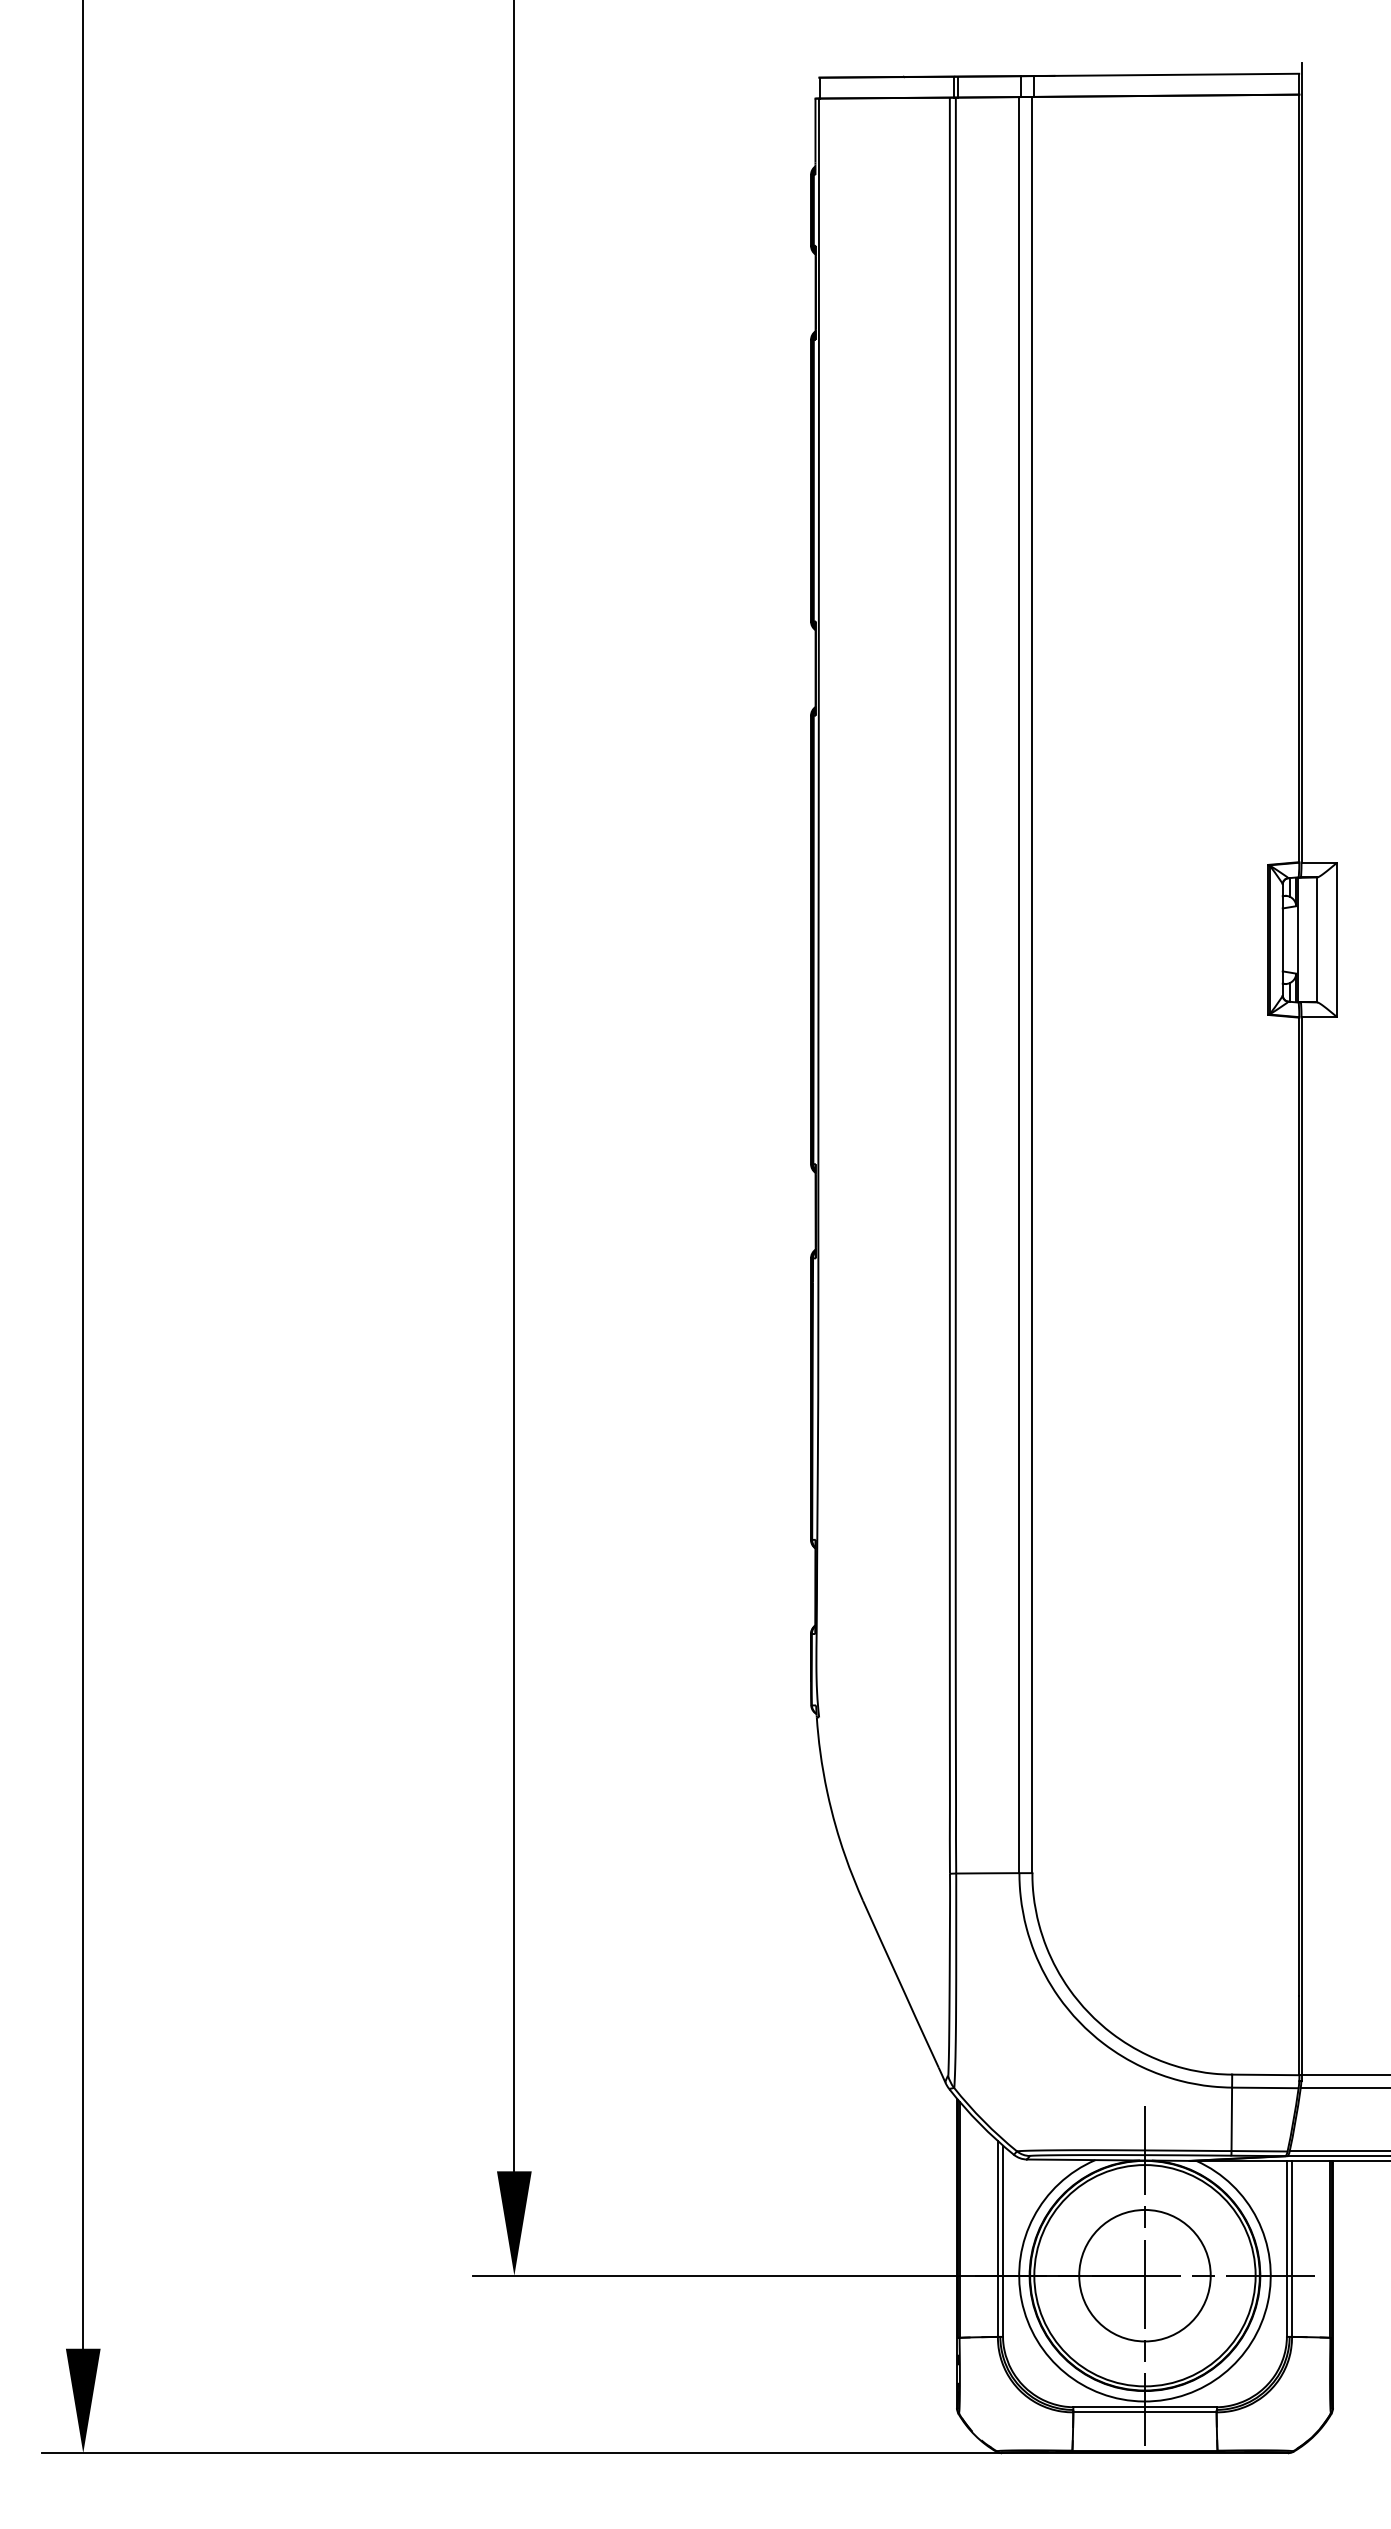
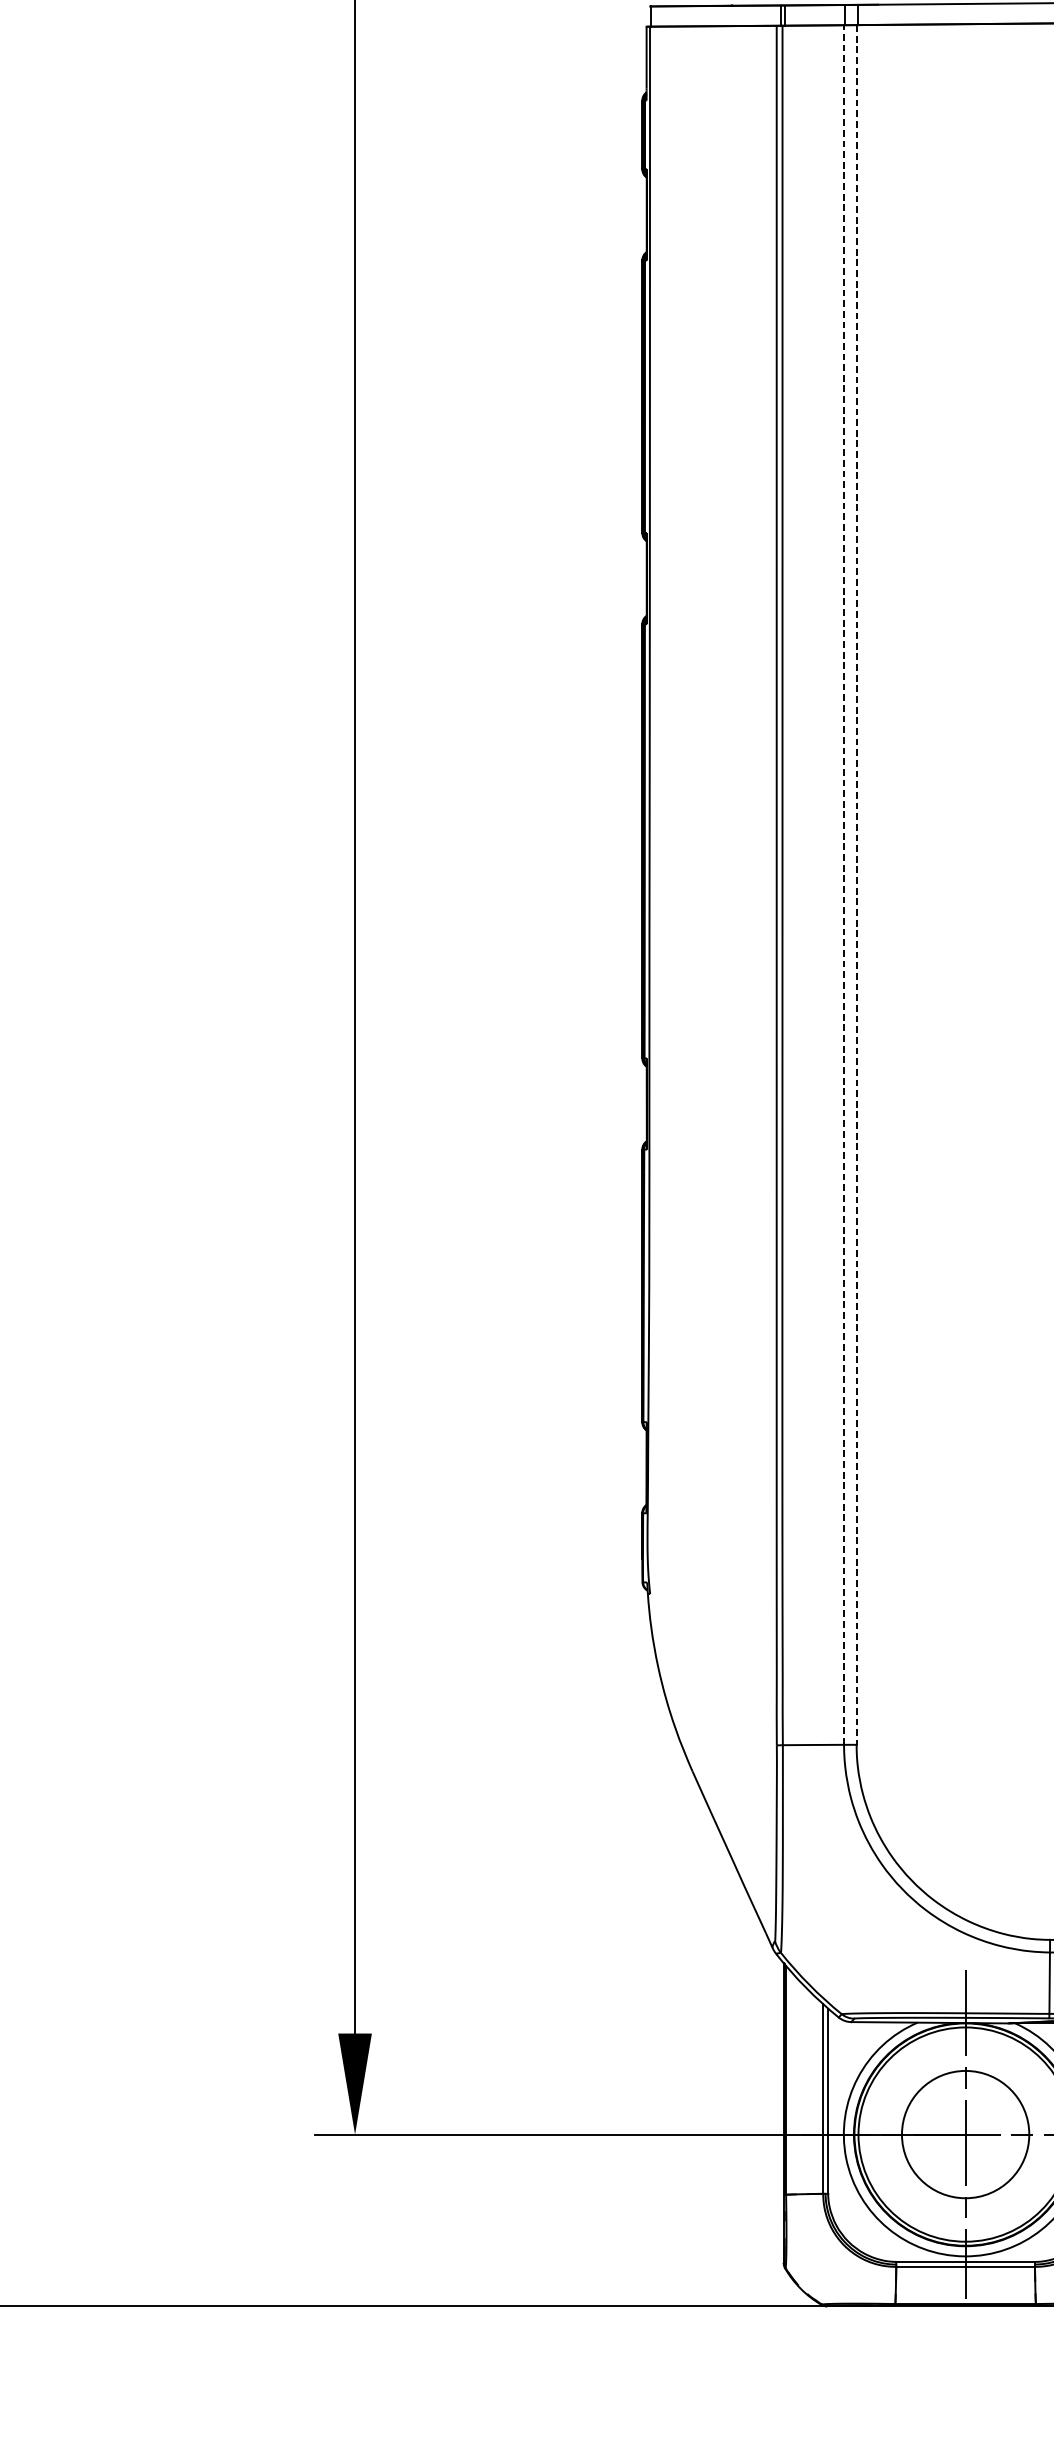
line: (1019, 984) -> (844, 884), solid -> dashed
line: (1032, 985) -> (856, 885), solid -> dashed

